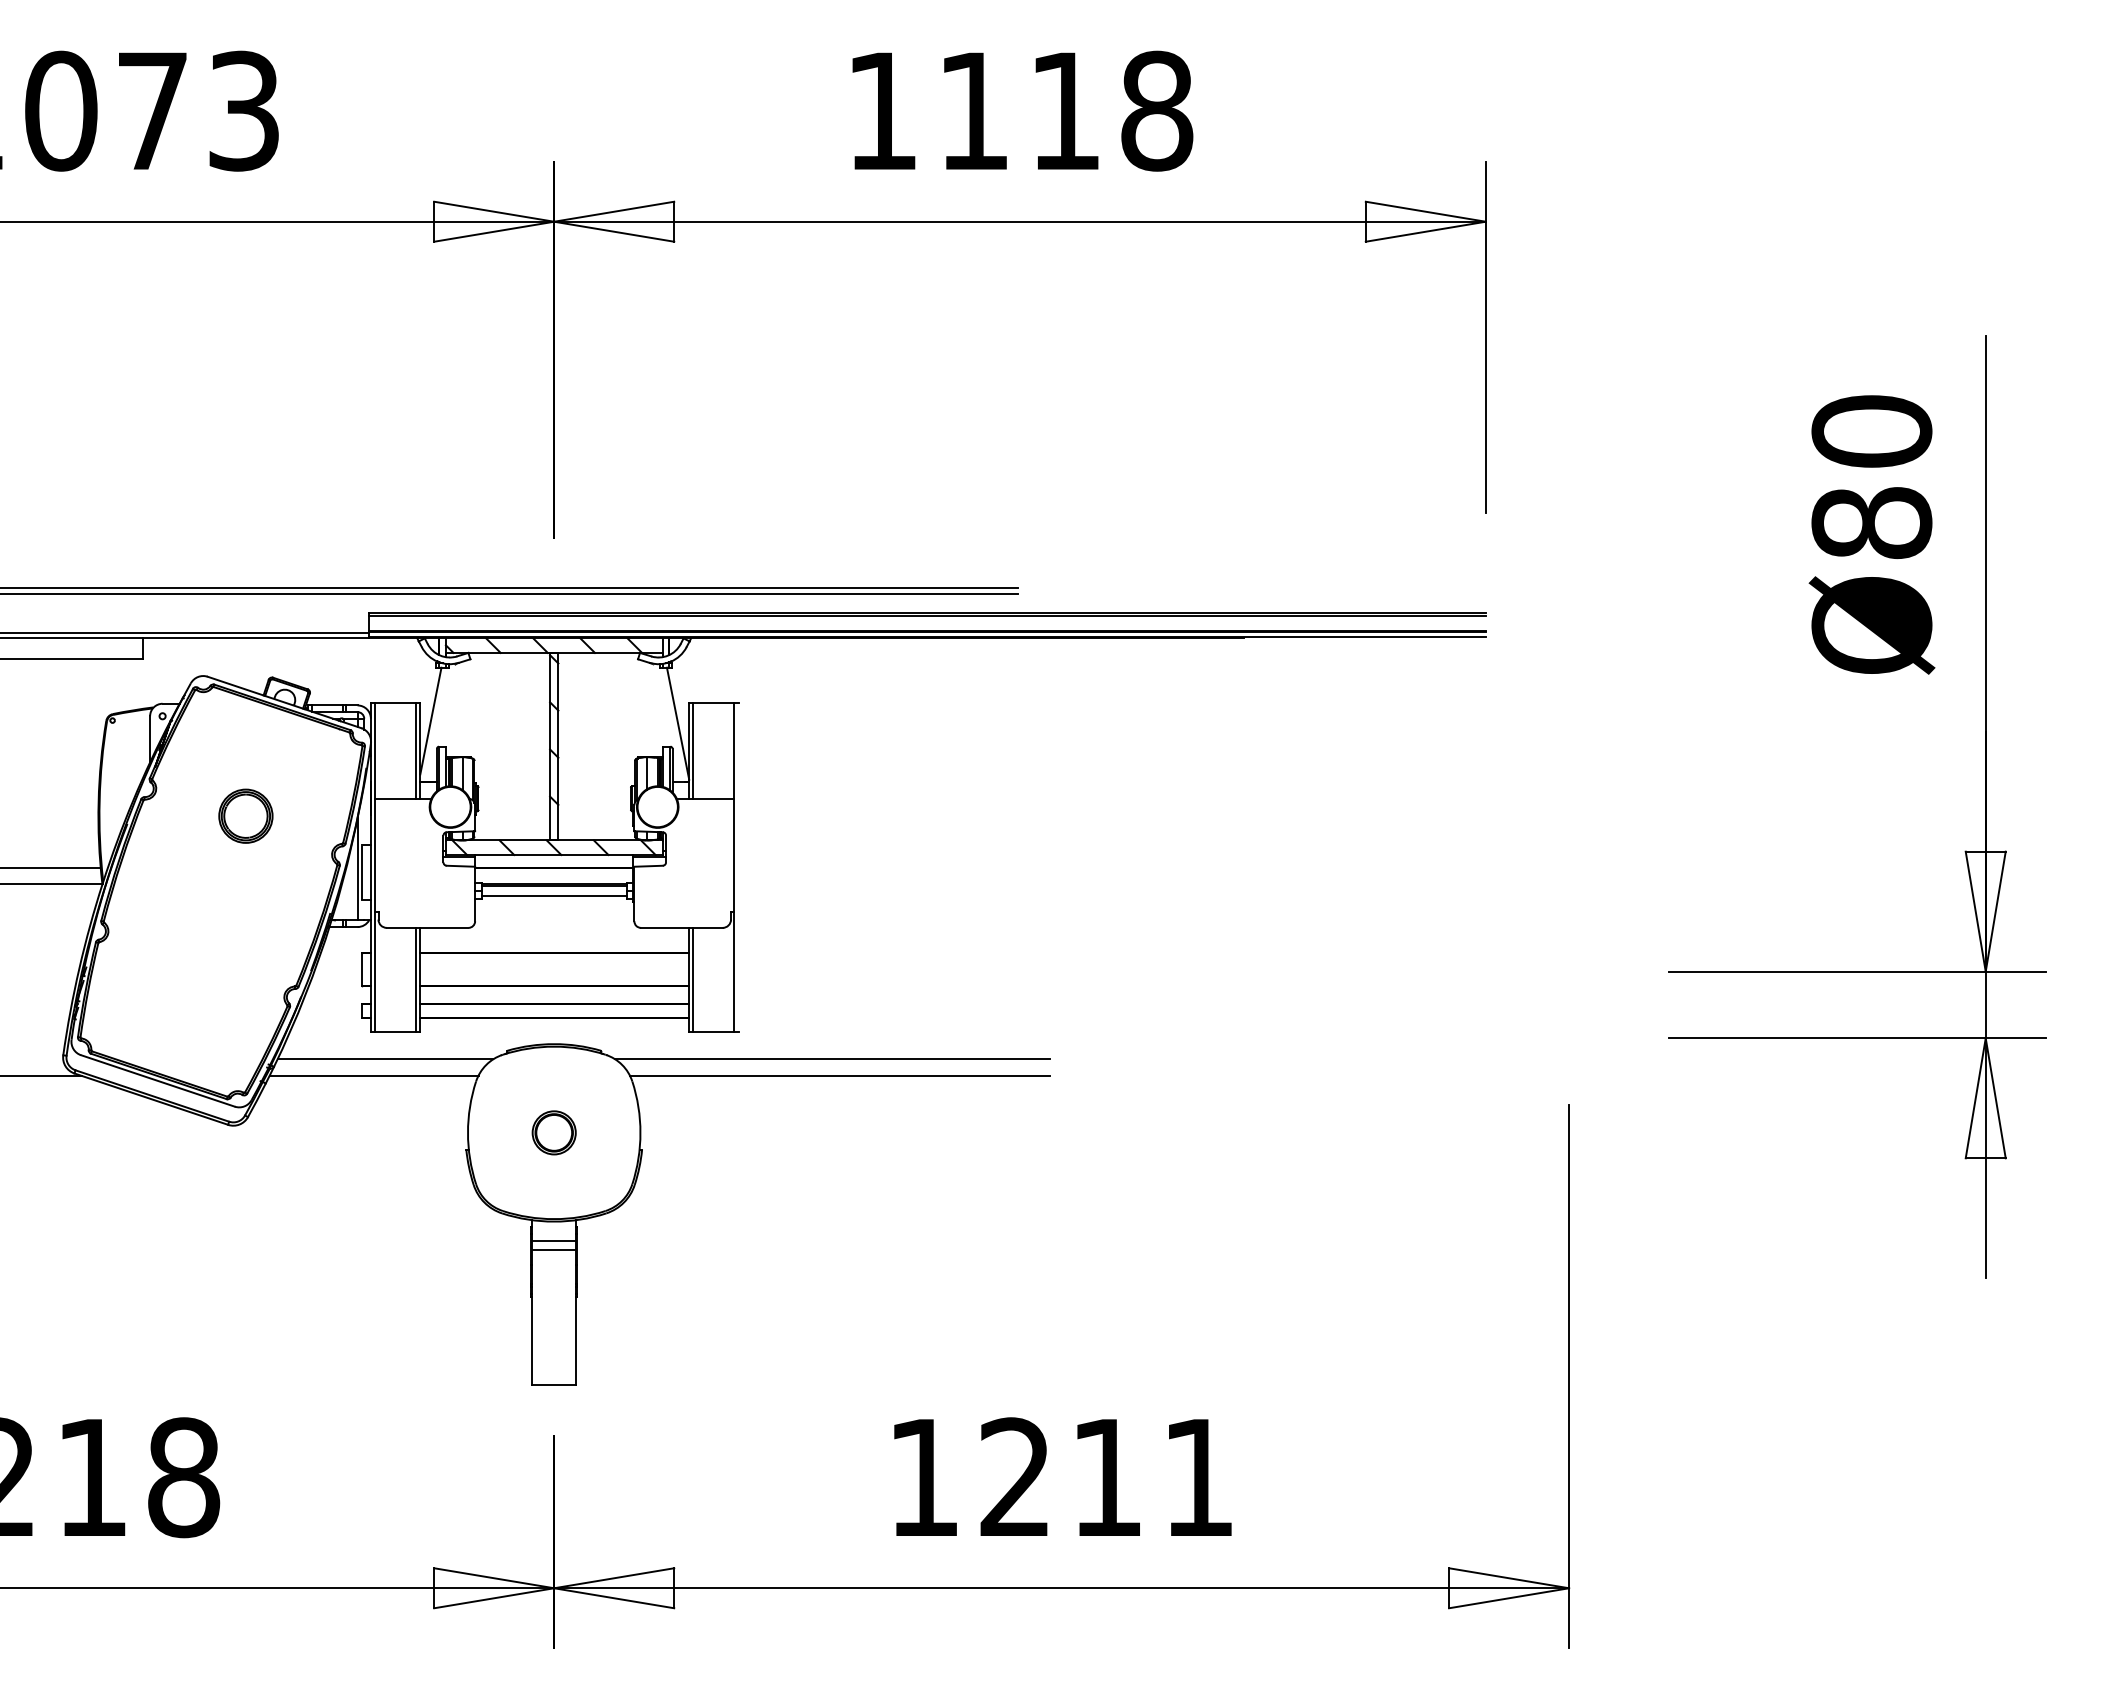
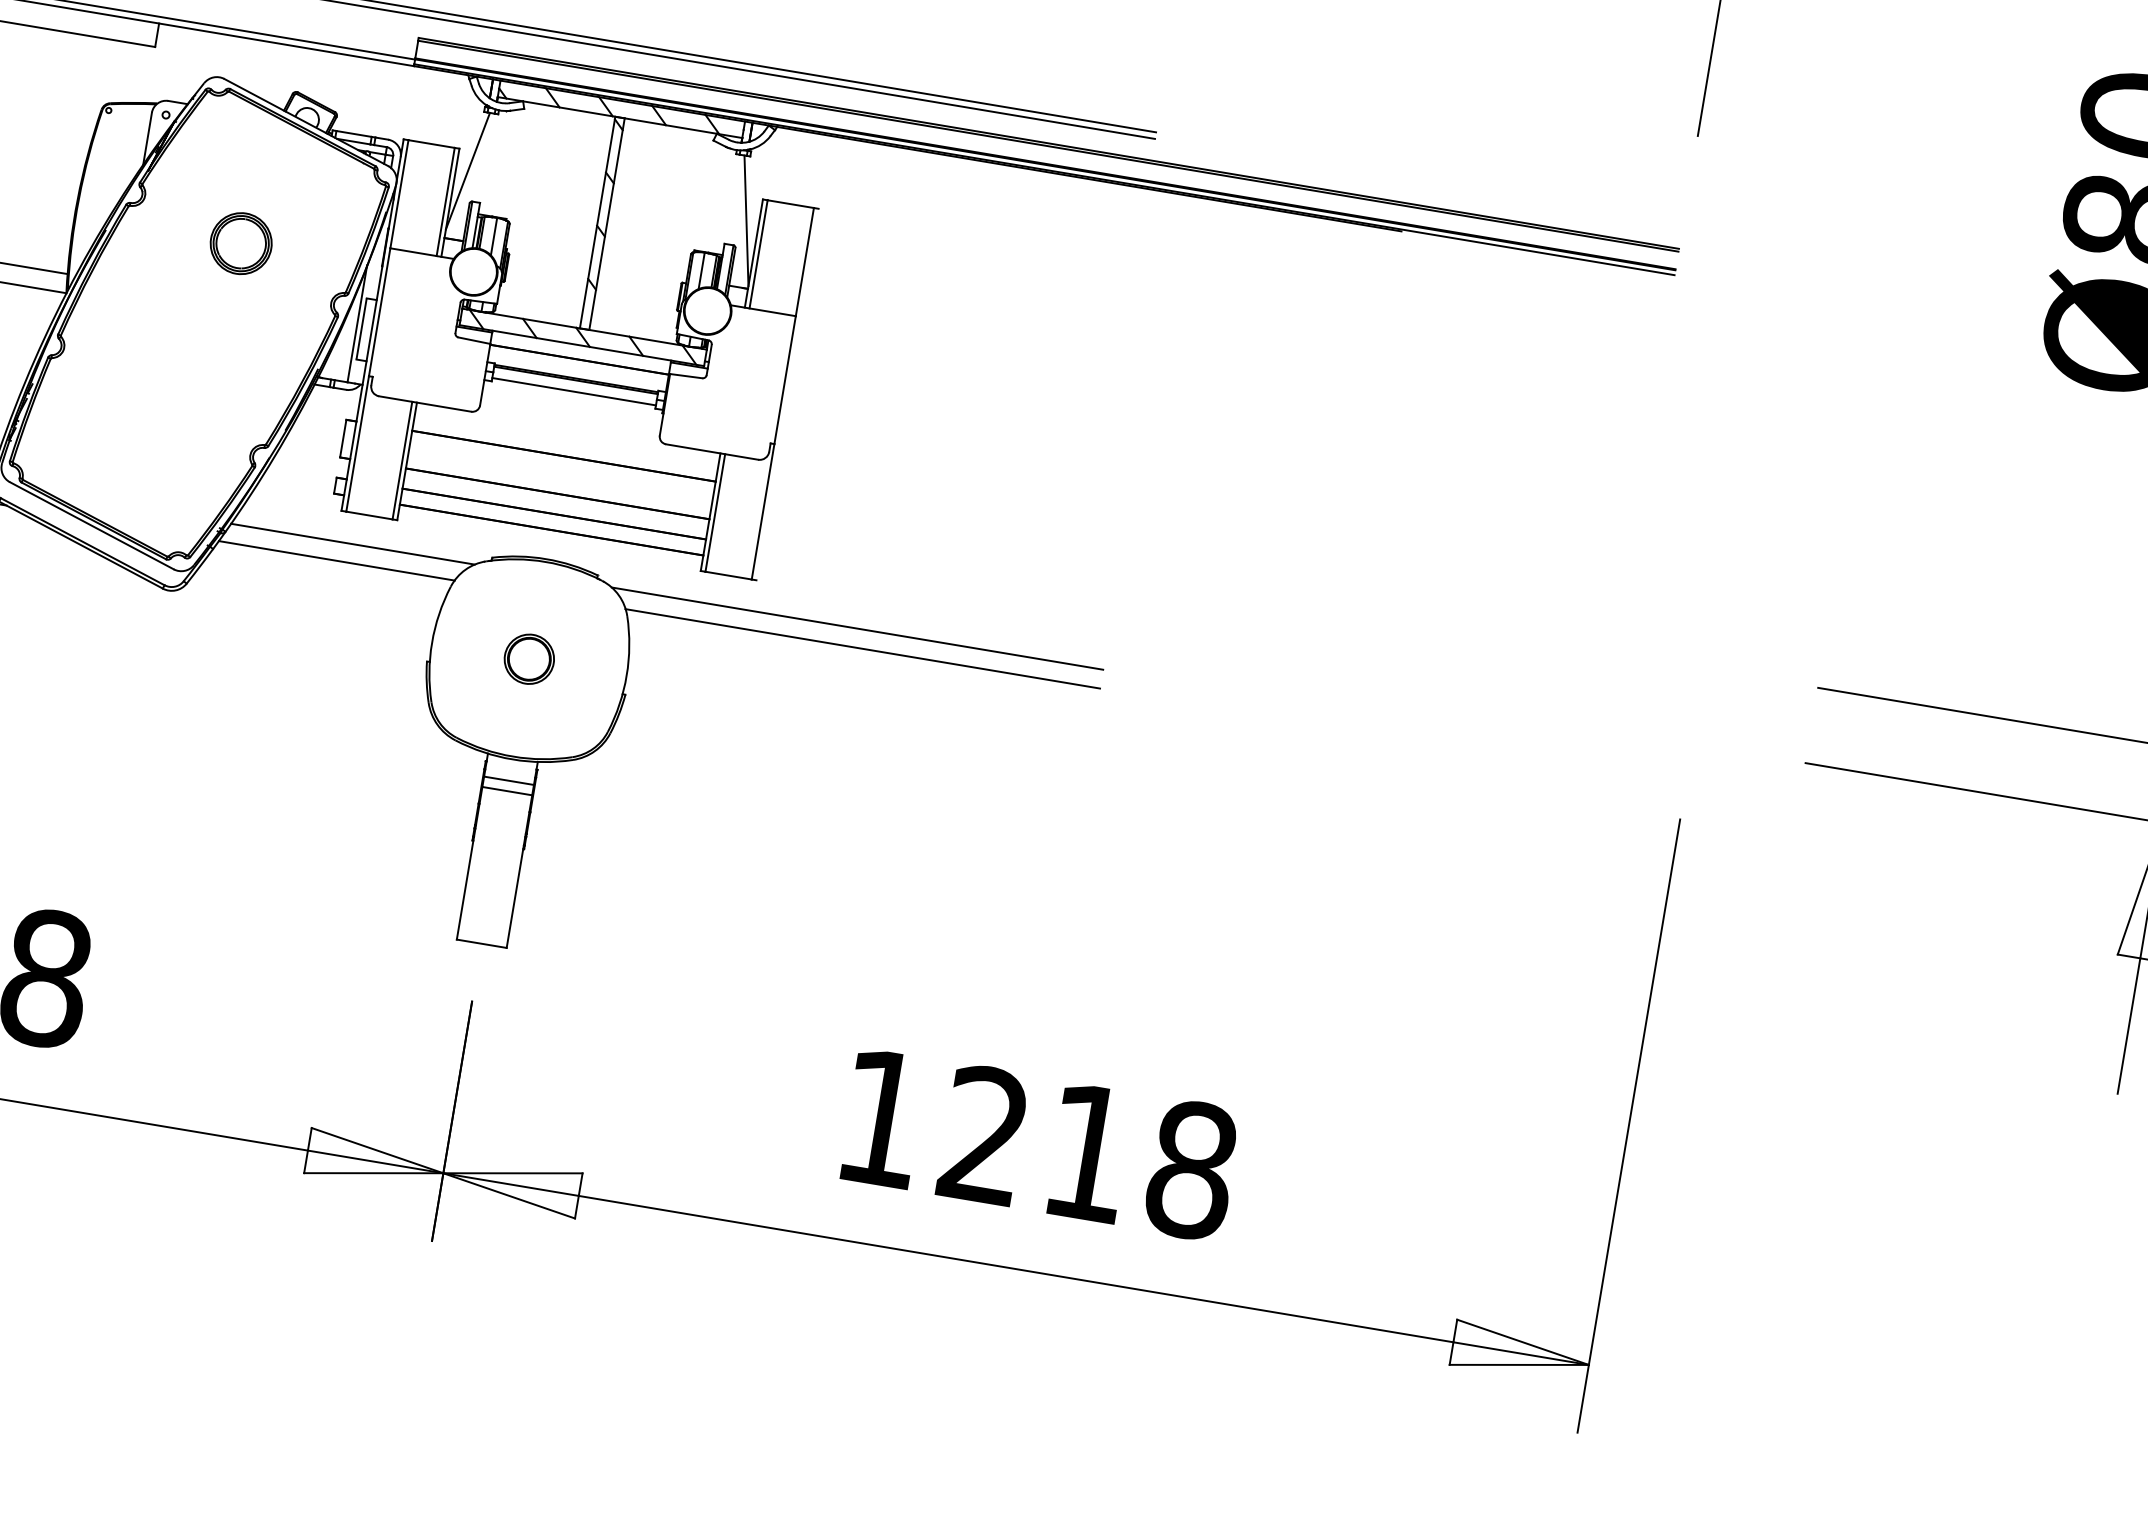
text: (1198, 1477) -> (1191, 1169), 1211 -> 1218

